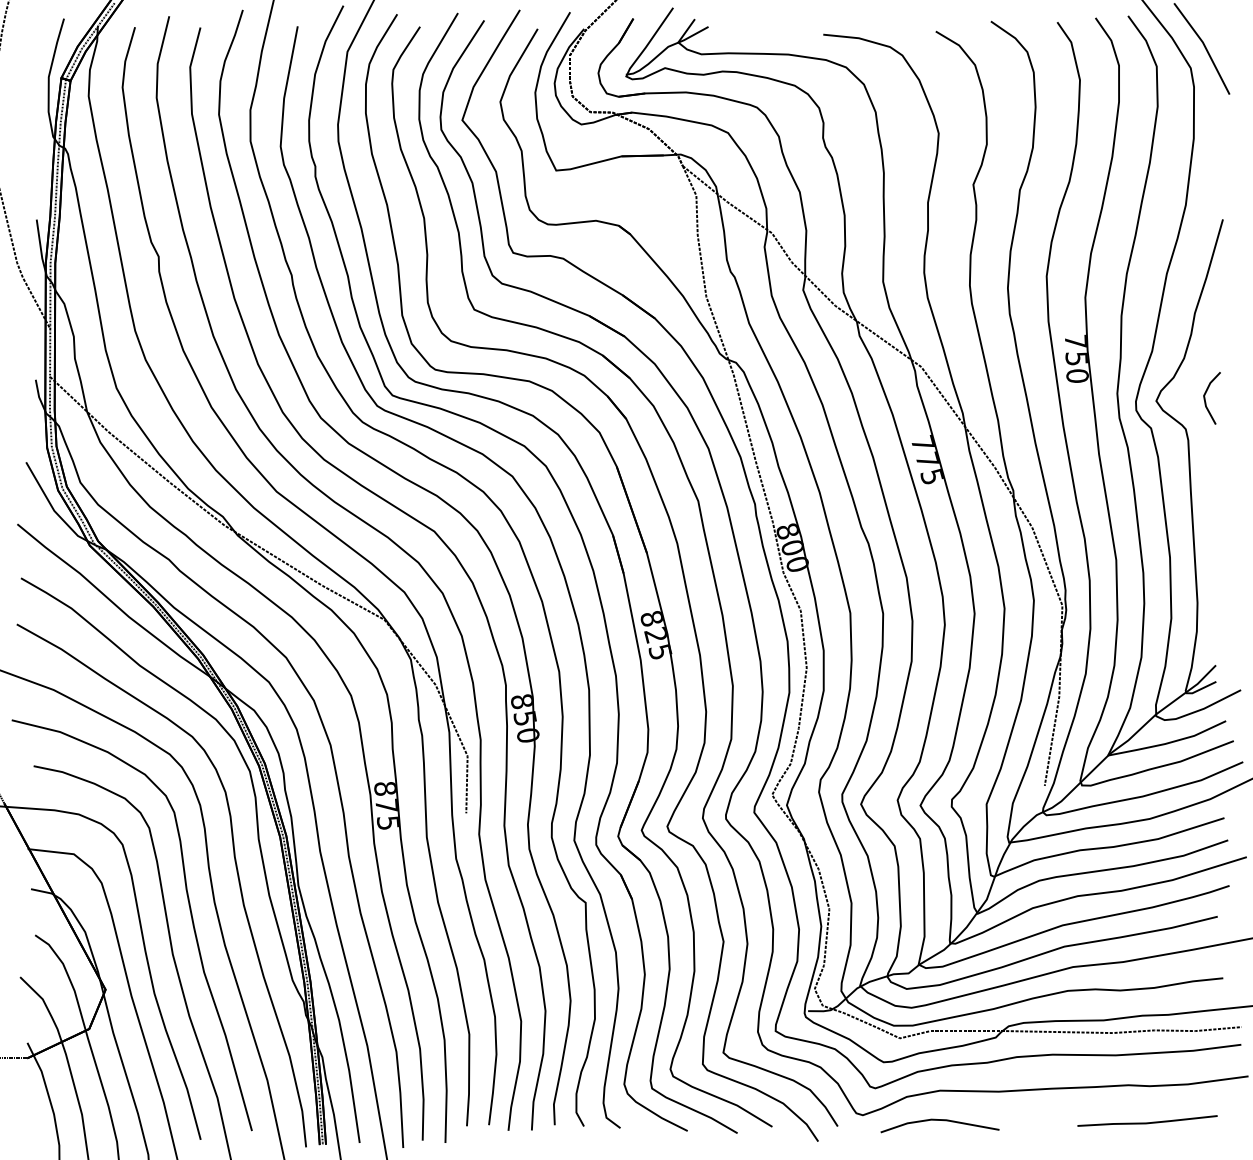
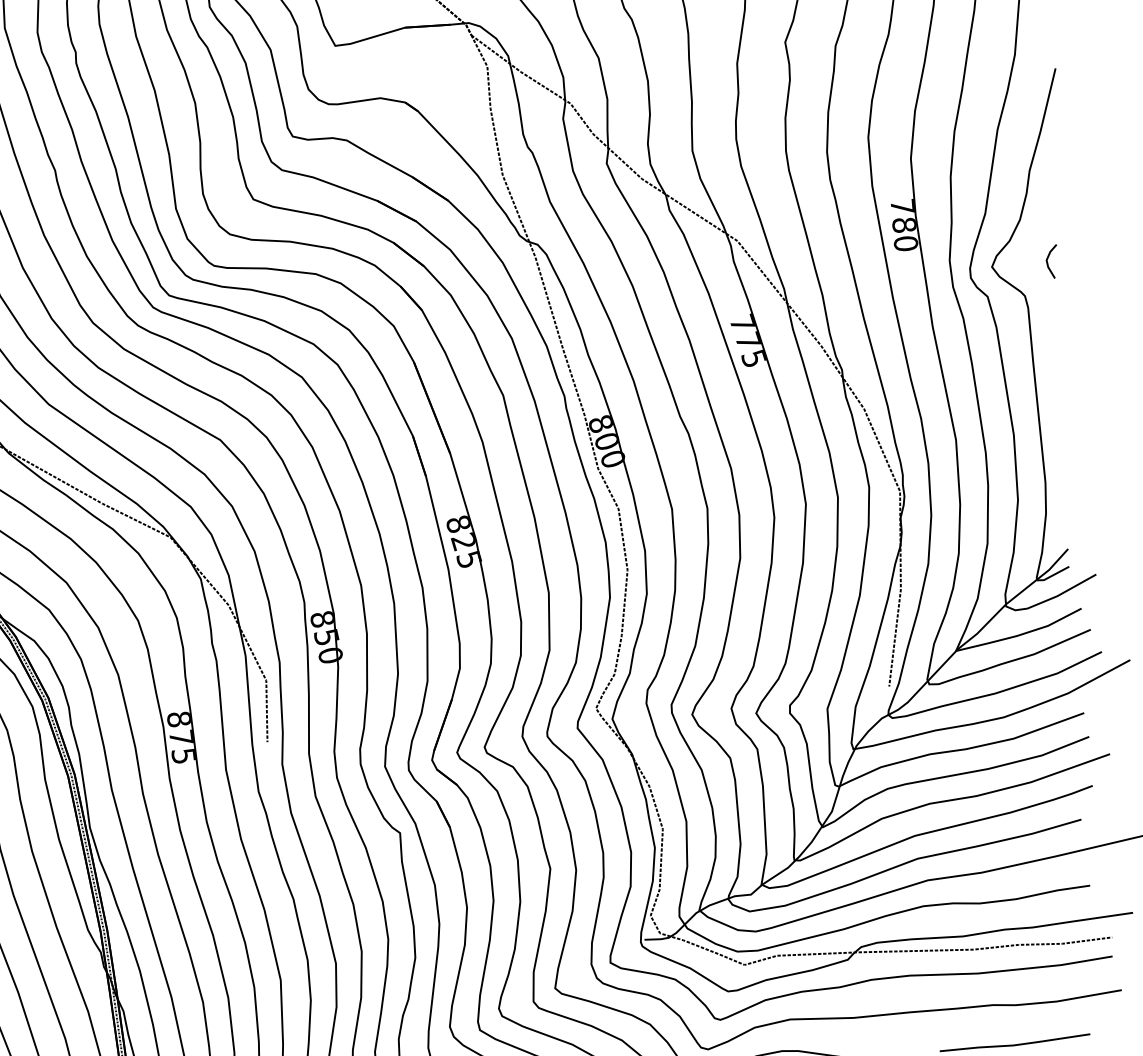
text: (1076, 358) -> (904, 224), 750 -> 780
part: (1211, 398) -> (1051, 261), size x0.6

